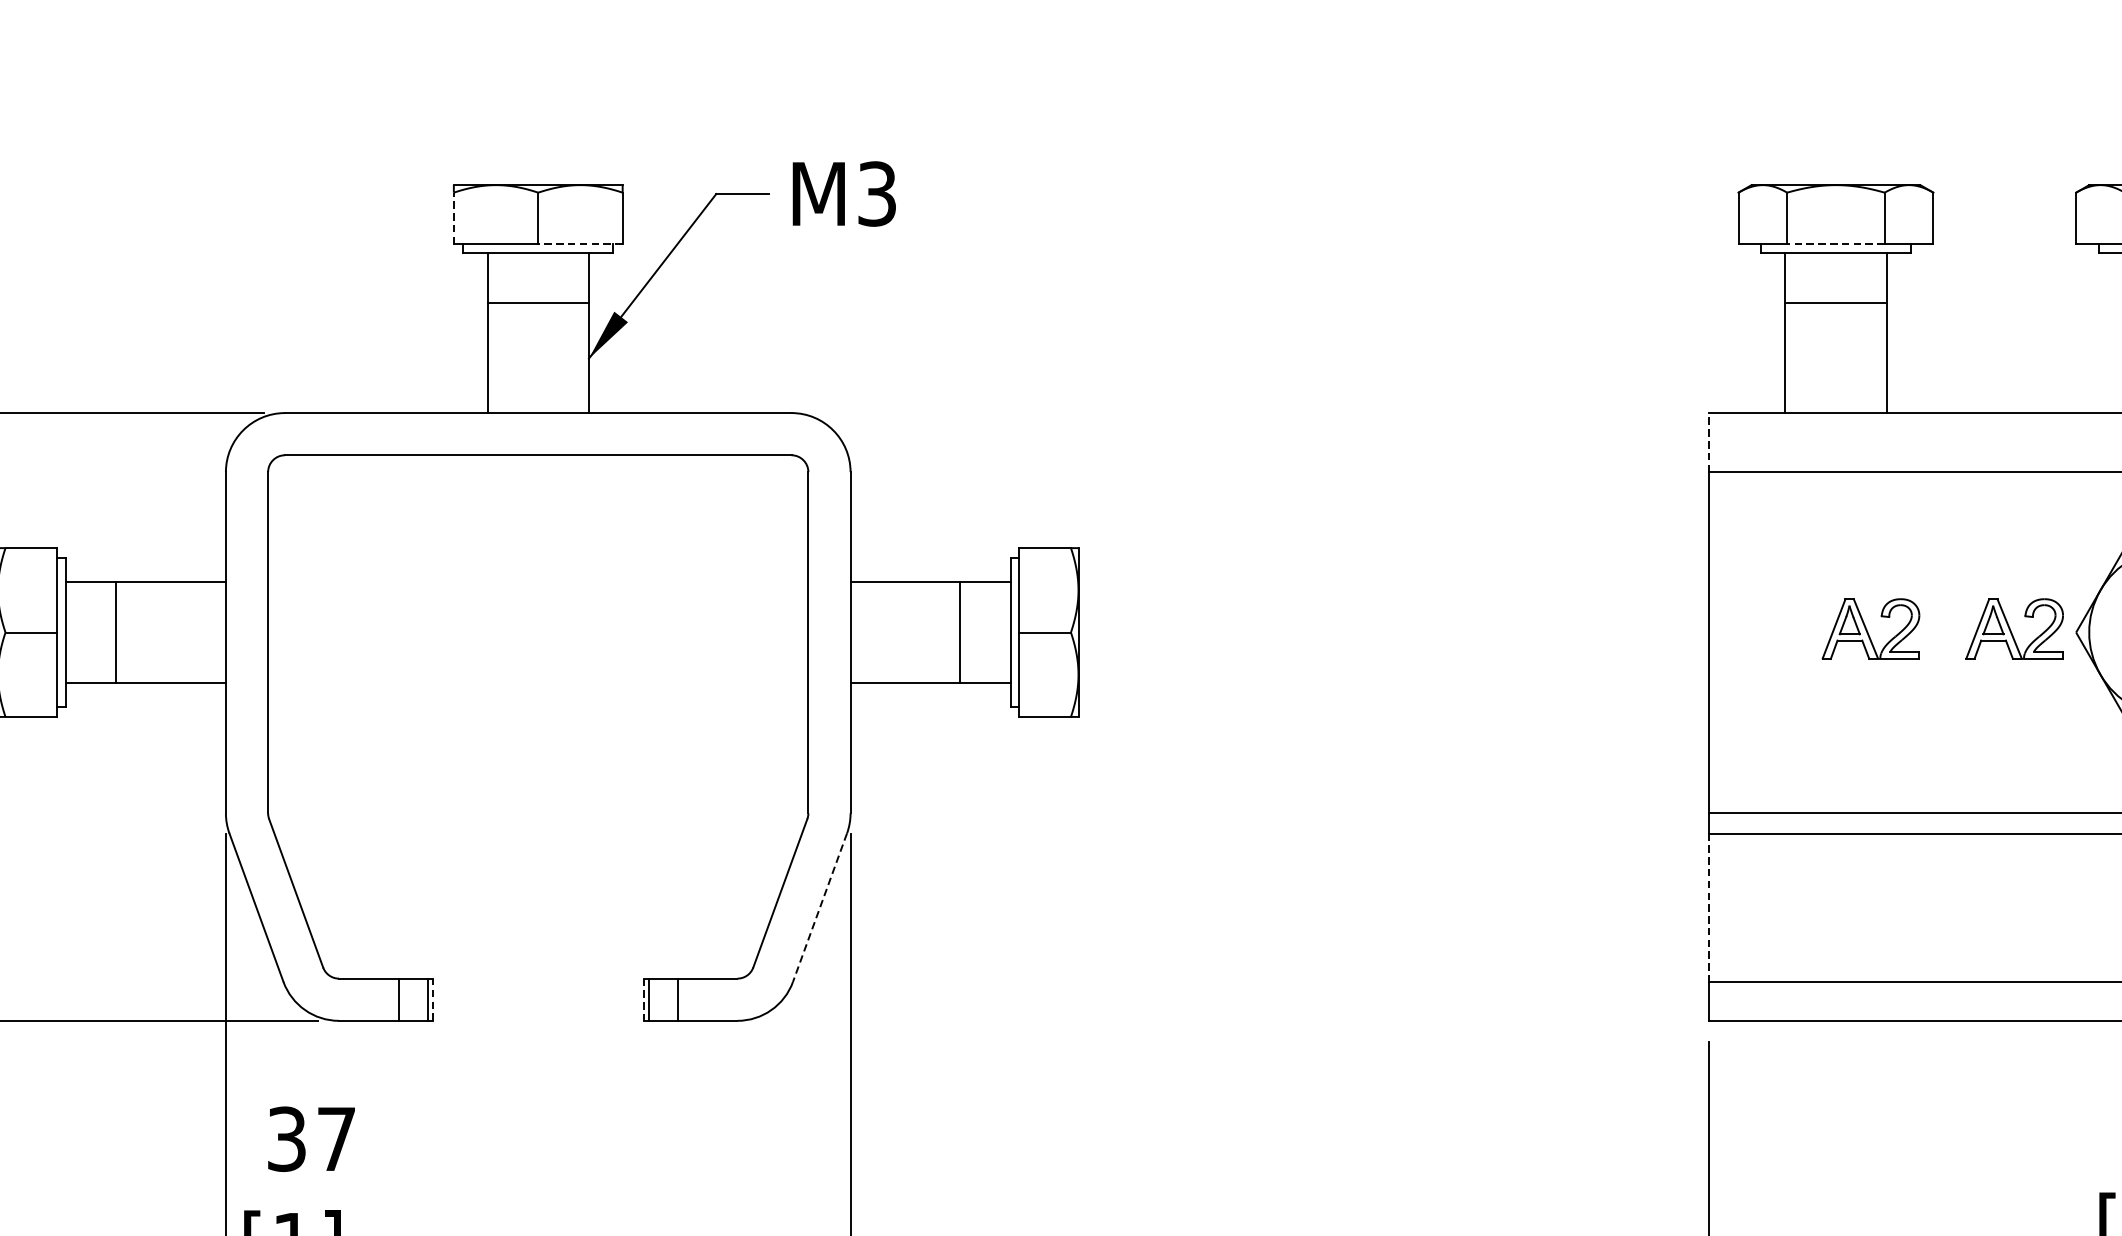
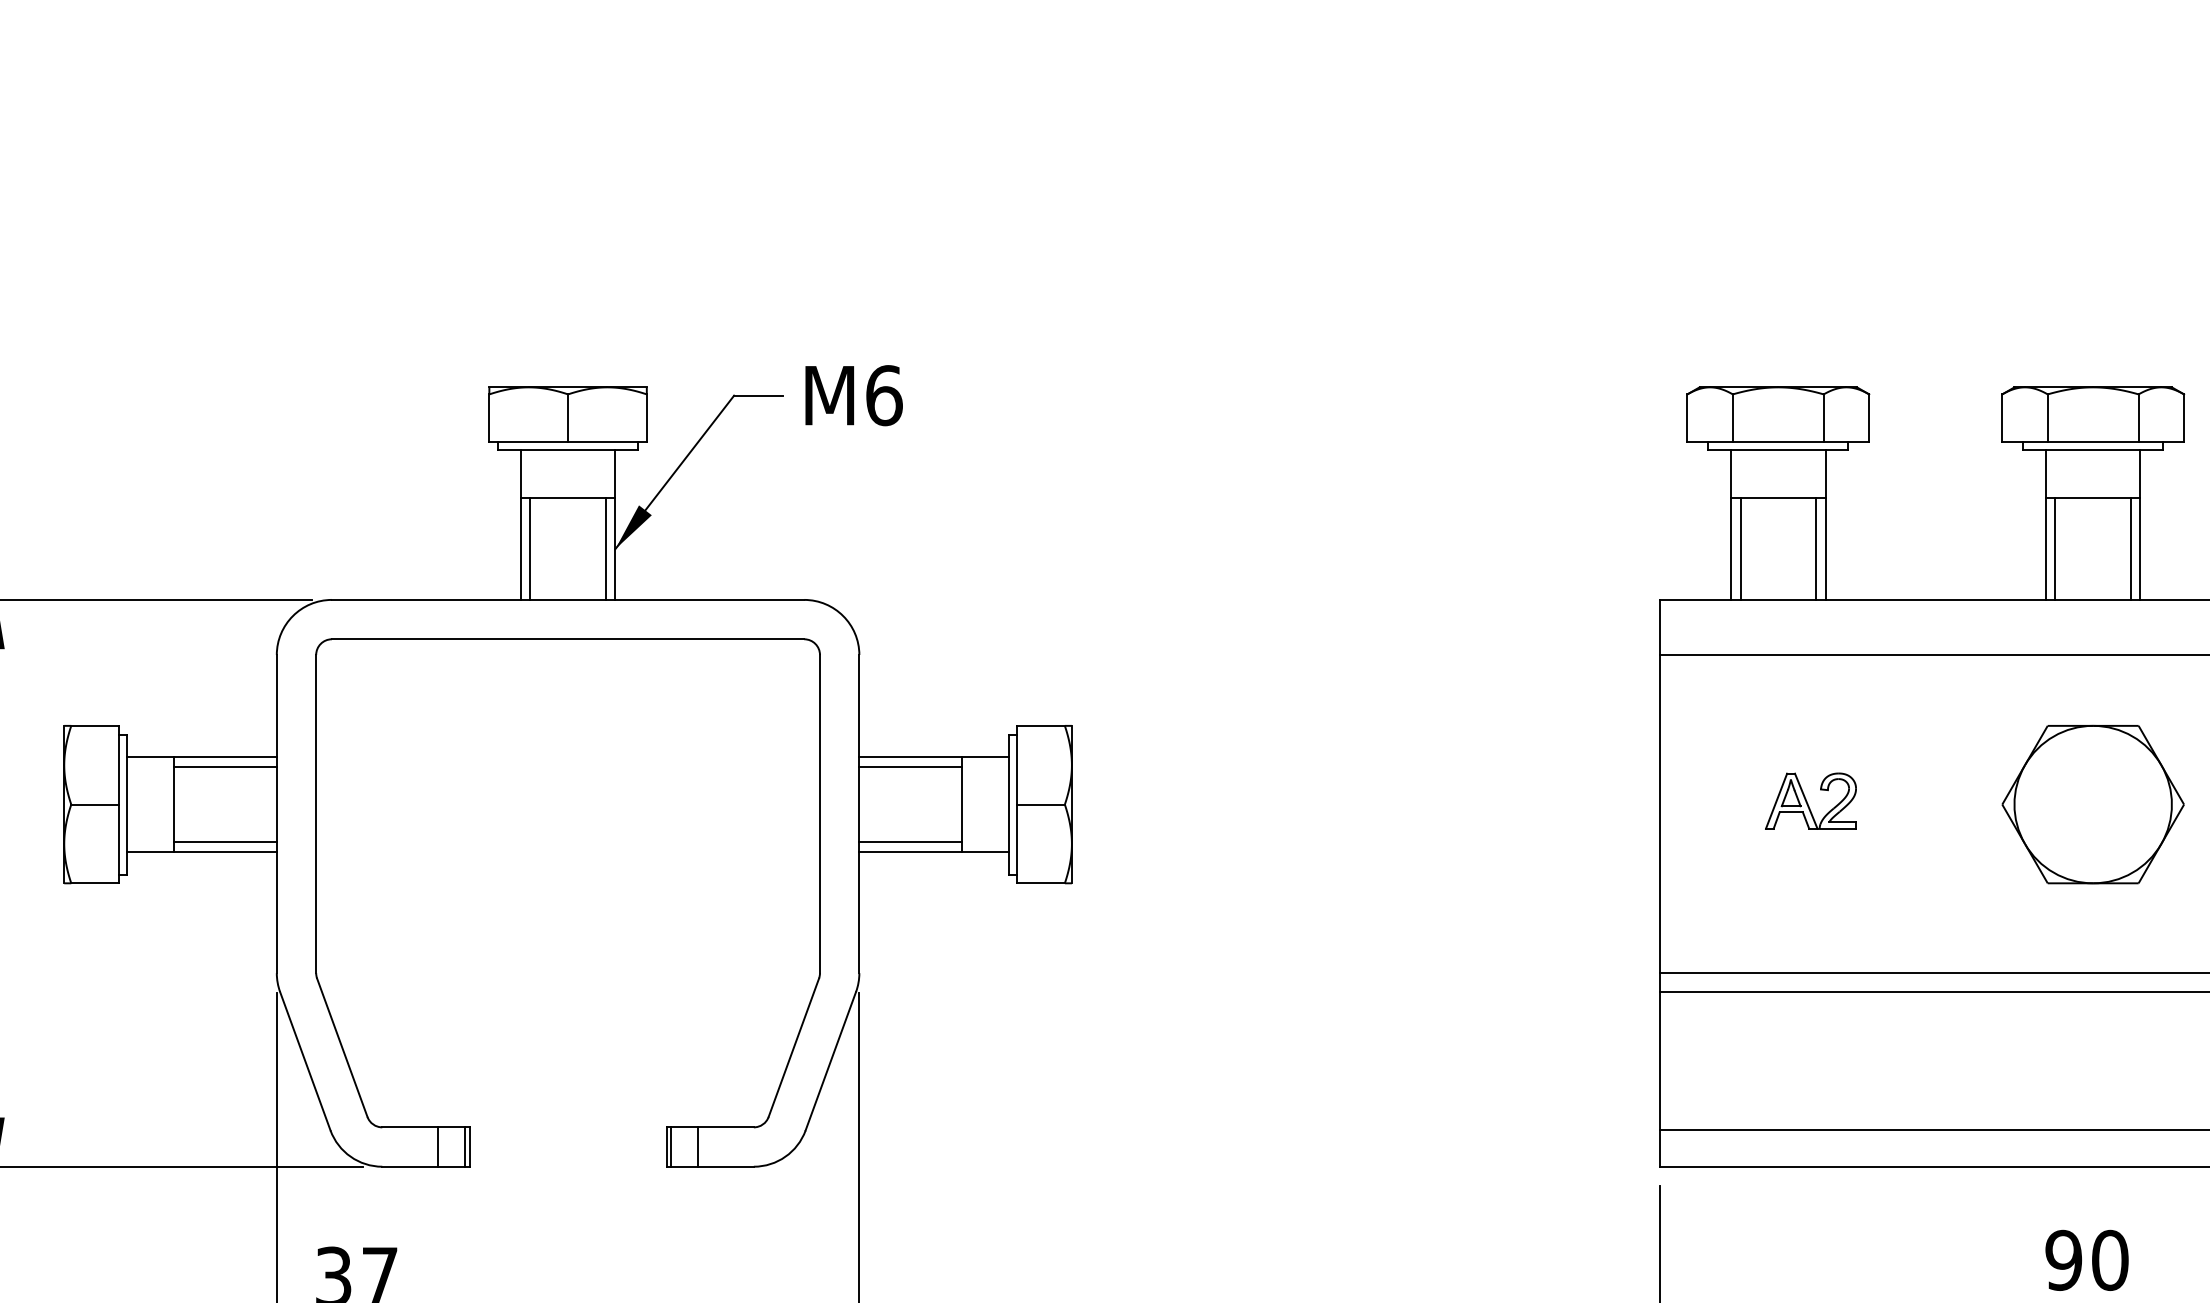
text: (877, 193) -> (884, 395), M3 -> M6
line: (453, 217) -> (489, 417), dashed -> solid
line: (579, 244) -> (606, 442), dashed -> solid
line: (1835, 244) -> (1777, 442), dashed -> solid
line: (497, 357) -> (530, 548), added
line: (578, 357) -> (605, 548), added
line: (1795, 357) -> (1740, 548), added
line: (1876, 357) -> (1816, 548), added
line: (1709, 442) -> (1660, 627), dashed -> solid
line: (170, 591) -> (225, 766), added
line: (905, 591) -> (910, 766), added
part: (2014, 628) -> (1944, 800), removed
line: (170, 673) -> (225, 842), added
line: (905, 673) -> (910, 842), added
line: (819, 908) -> (830, 1061), dashed -> solid
line: (1709, 908) -> (1660, 1061), dashed -> solid
line: (432, 1000) -> (469, 1147), dashed -> solid
line: (643, 1000) -> (666, 1147), dashed -> solid

